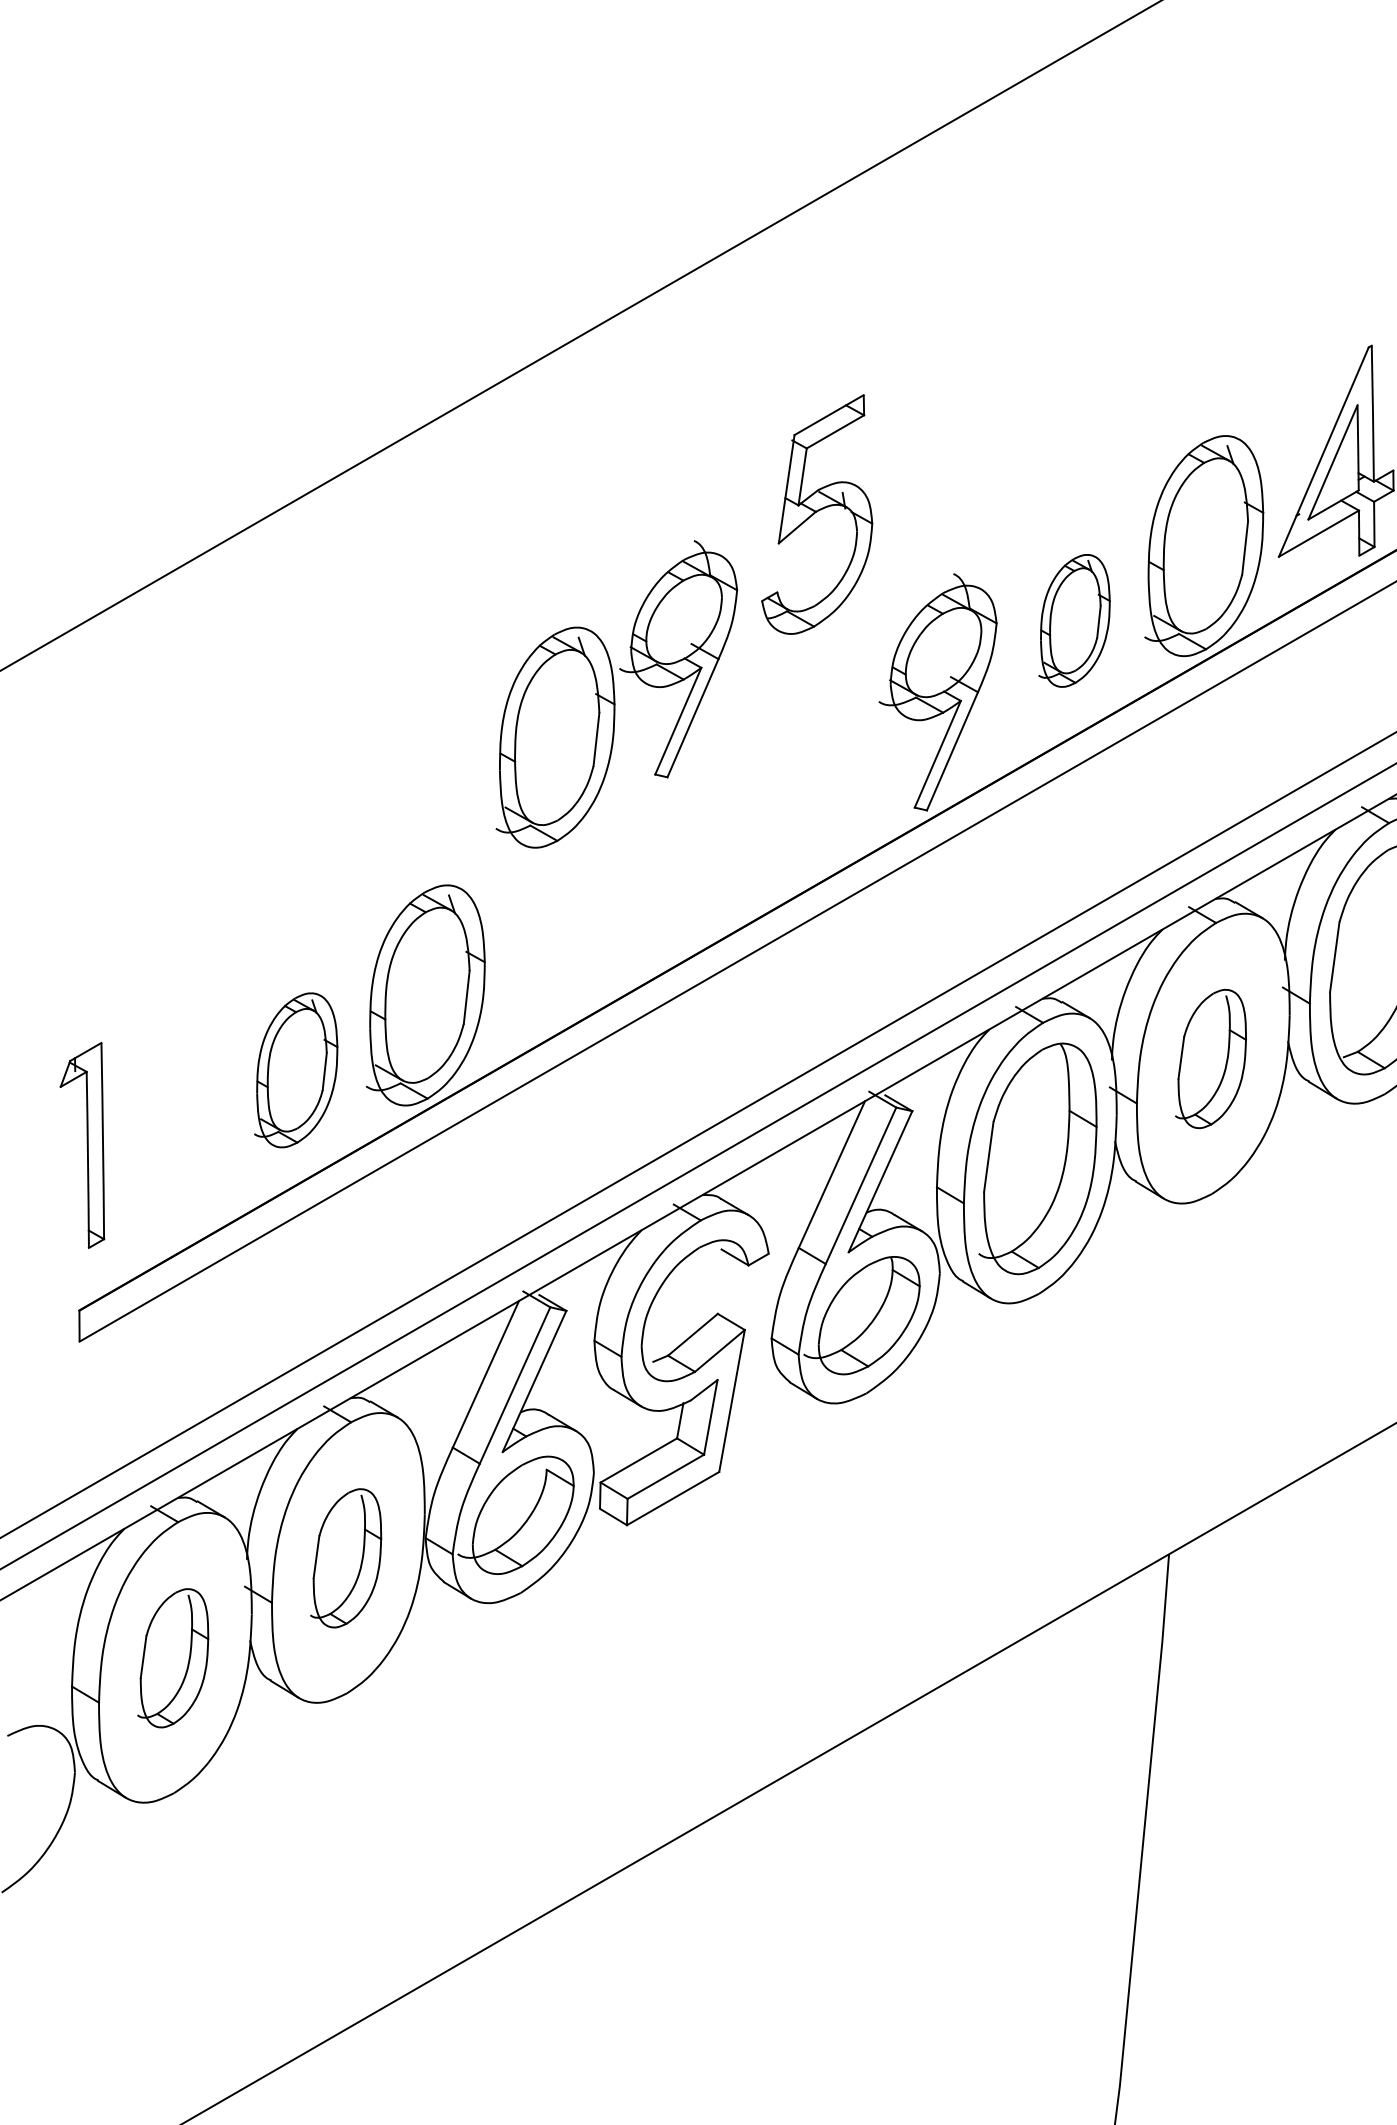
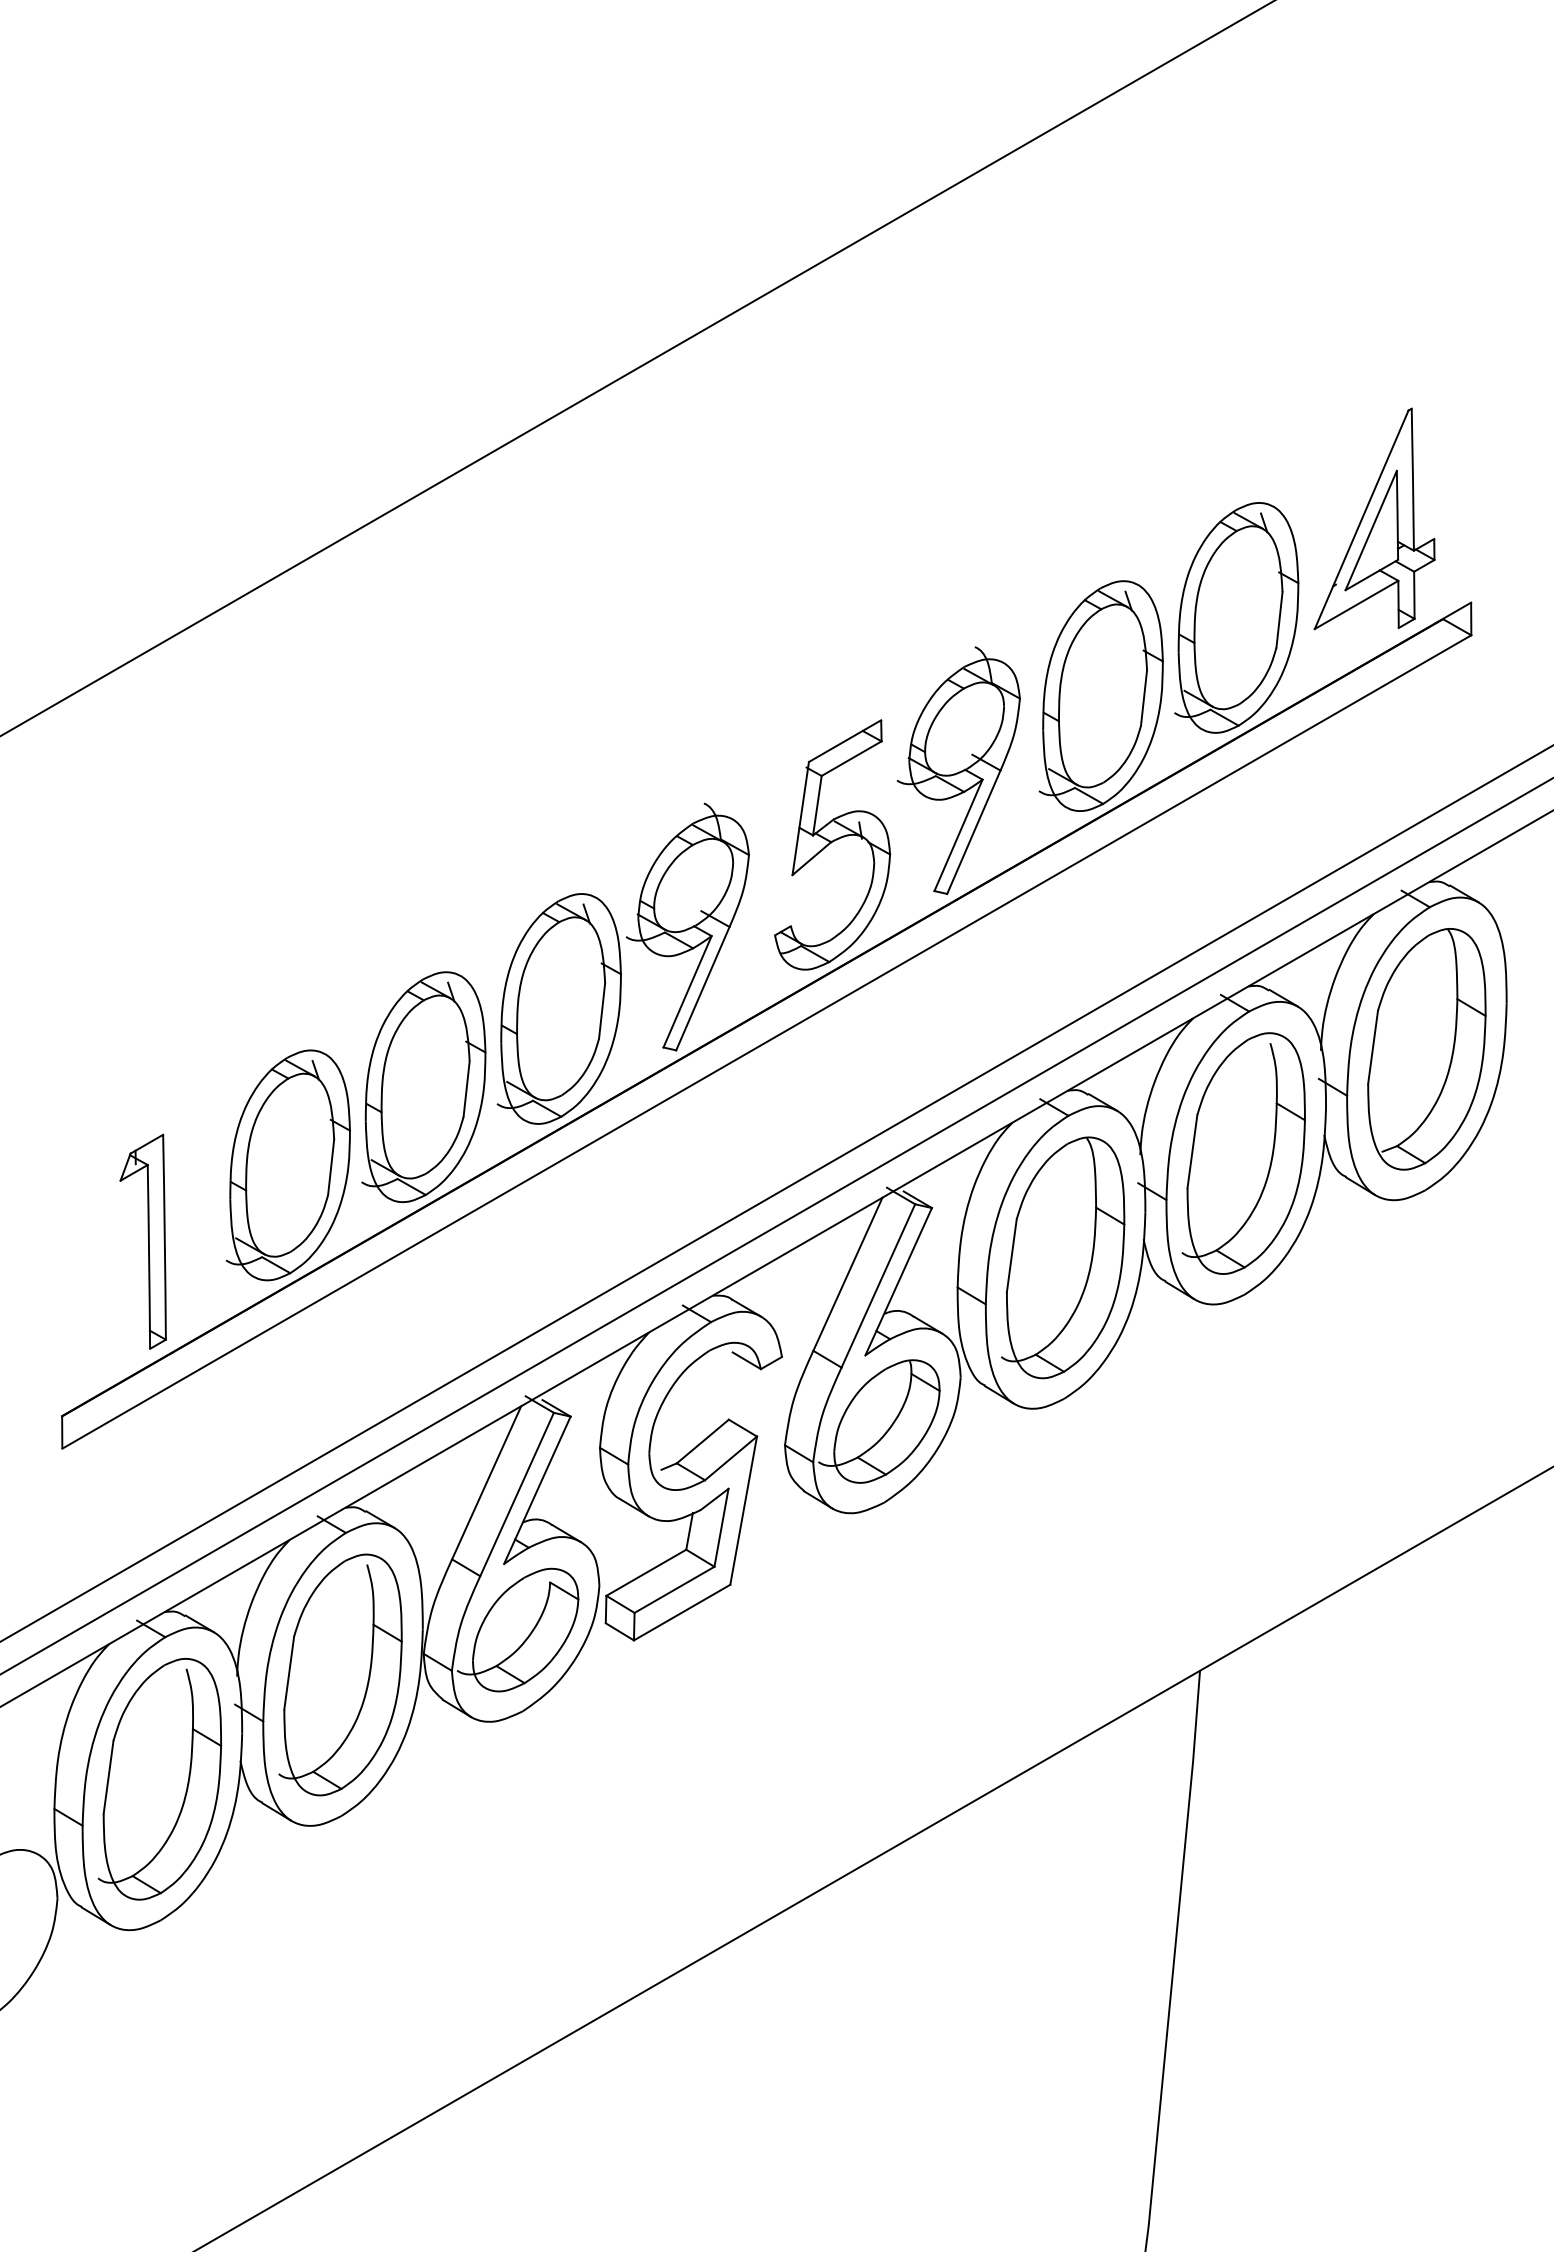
part: (817, 514) -> (832, 844), moved
part: (1073, 620) -> (1100, 695), size x1.67
part: (616, 694) -> (622, 963), moved
part: (1210, 1058) -> (1243, 1153), size x1.67
part: (296, 1070) -> (288, 1165), size x1.43
part: (81, 1145) -> (142, 1241), moved
part: (345, 1557) -> (340, 1674), size x1.67
part: (172, 1658) -> (159, 1779), size x1.67

